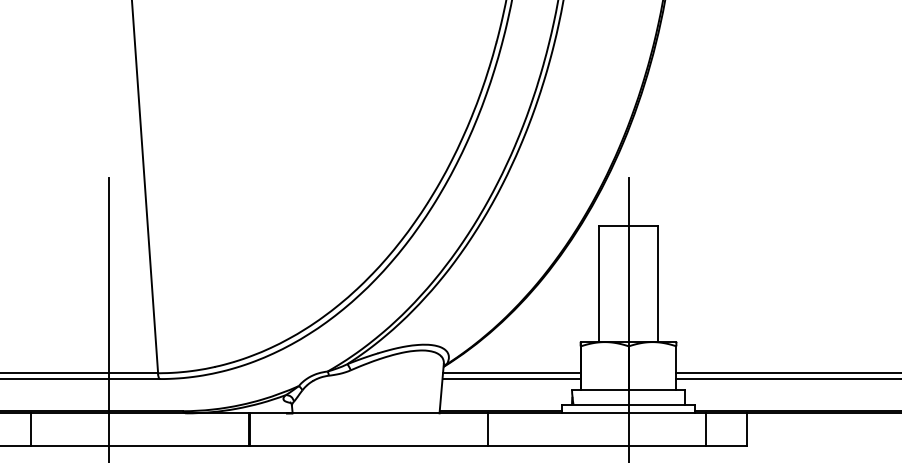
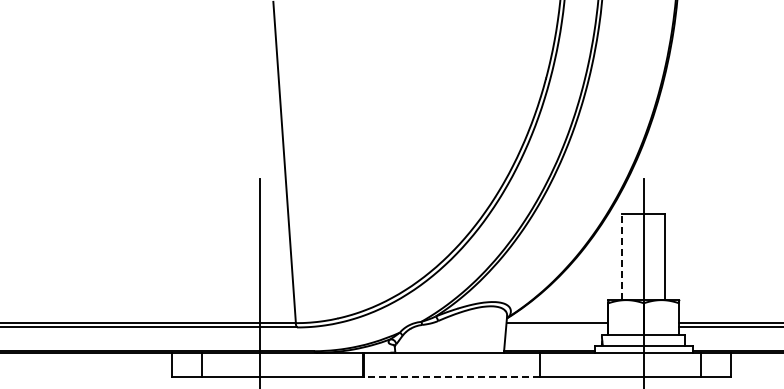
line: (598, 284) -> (621, 257), solid -> dashed
line: (511, 379) -> (557, 327), removed
line: (368, 446) -> (451, 377), solid -> dashed

